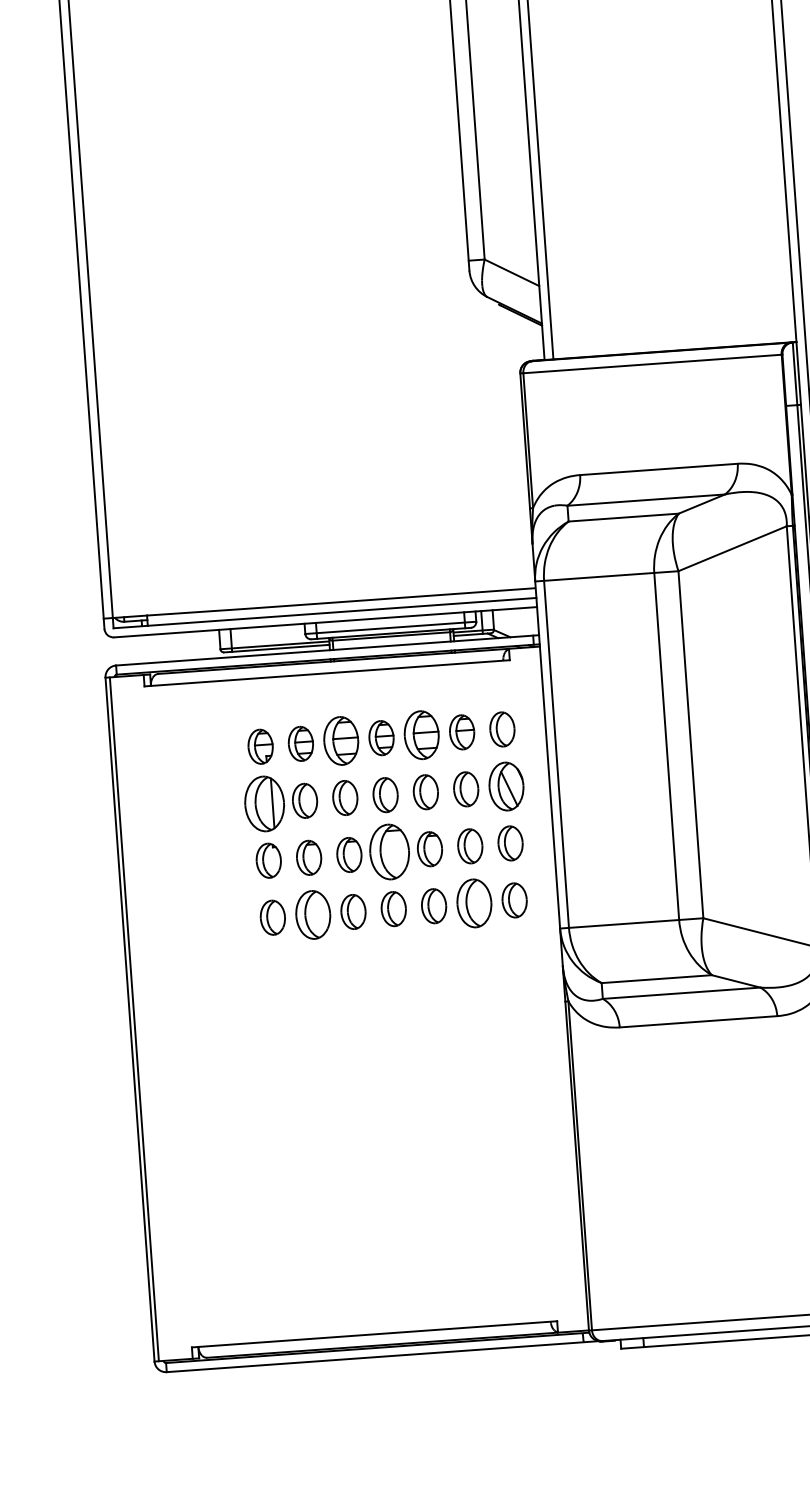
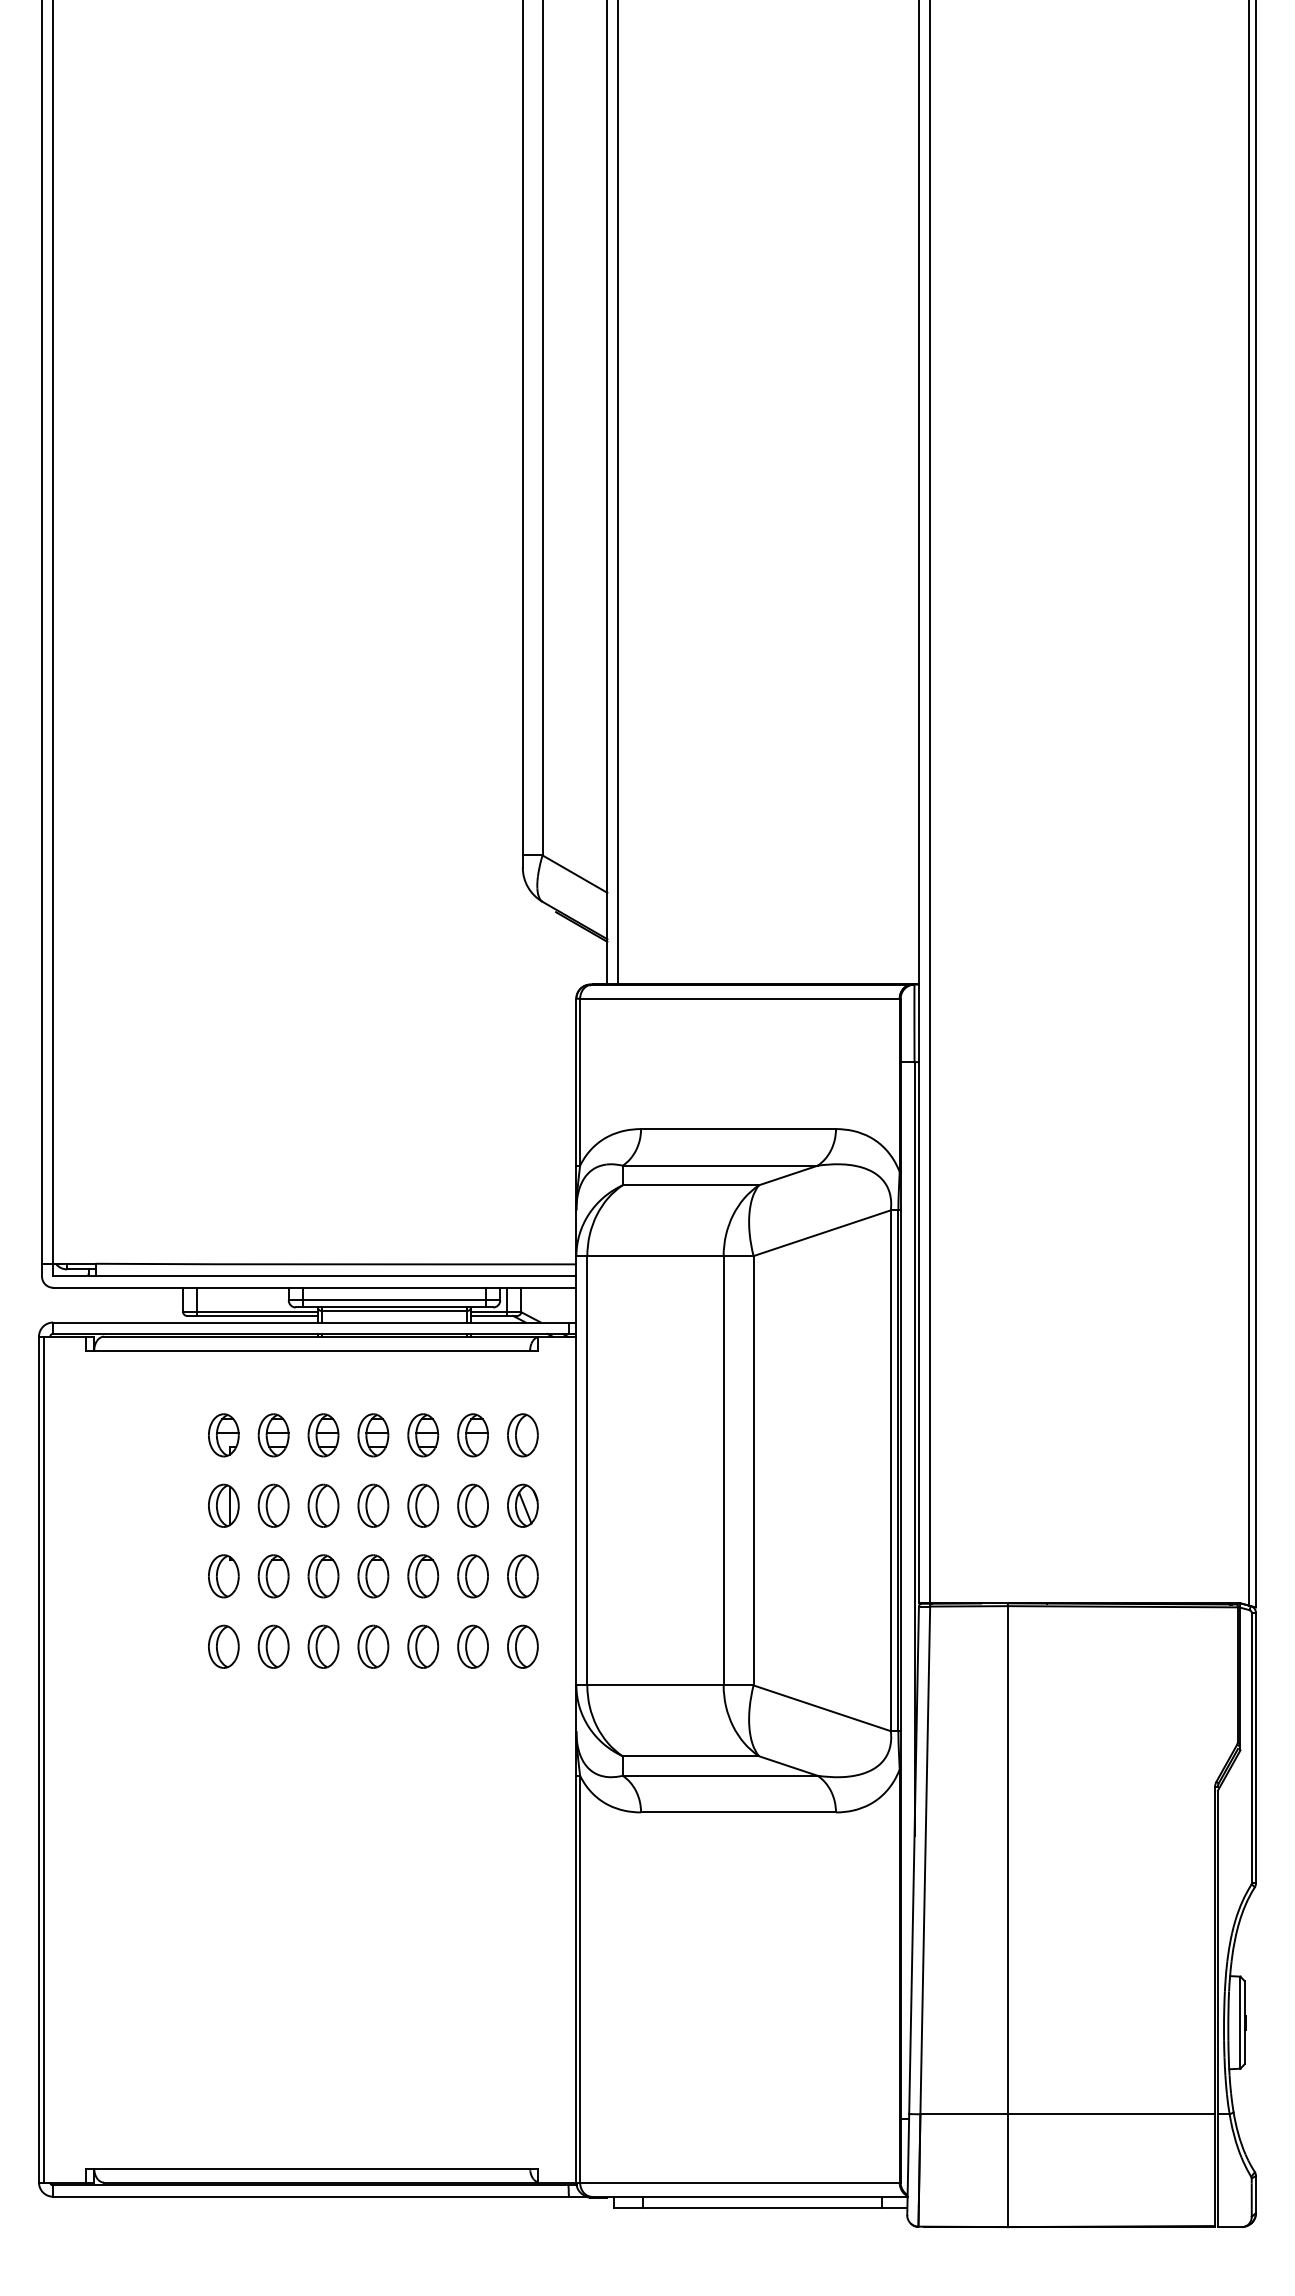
part: (422, 735) -> (423, 1435), size x0.71
part: (341, 741) -> (323, 1435), size x0.71
part: (506, 786) -> (522, 1505), size x0.71
part: (264, 803) -> (223, 1505), size x0.62
part: (389, 852) -> (373, 1576), size x0.62
part: (473, 903) -> (472, 1646), size x0.71
part: (313, 914) -> (273, 1646), size x0.71

